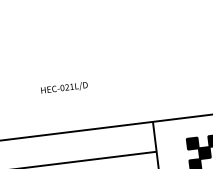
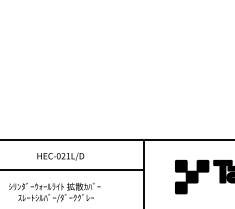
text: (64, 88) -> (60, 156), moved

